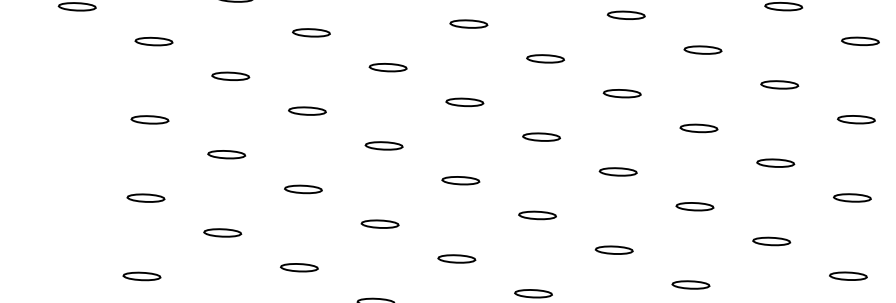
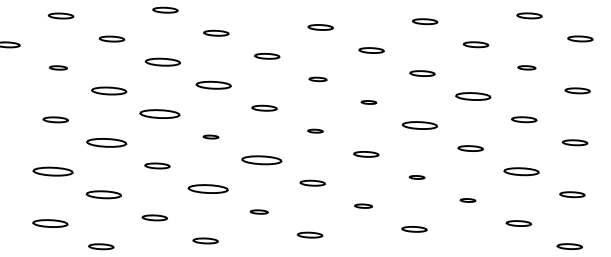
part: (310, 31) -> (162, 61), size x1.4
part: (154, 40) -> (58, 67), size x0.7
part: (859, 40) -> (526, 67), size x0.7
part: (544, 59) -> (317, 79), size x0.7
part: (387, 66) -> (213, 84), size x1.4
part: (231, 75) -> (109, 90), size x1.4
part: (779, 84) -> (473, 96), size x1.4
part: (621, 93) -> (368, 102), size x0.6
part: (307, 110) -> (160, 113), size x1.6
part: (698, 128) -> (419, 125), size x1.4
part: (541, 135) -> (315, 130), size x0.6
part: (383, 144) -> (210, 136), size x0.6
part: (226, 154) -> (106, 142), size x1.6
part: (460, 179) -> (261, 159), size x1.6
part: (145, 197) -> (52, 171), size x1.6
part: (852, 197) -> (521, 171), size x1.4
part: (693, 206) -> (416, 177), size x0.6
part: (380, 223) -> (208, 188), size x1.6
part: (222, 232) -> (103, 194), size x1.4
part: (770, 241) -> (467, 200), size x0.6
part: (614, 249) -> (363, 205), size x0.7
part: (457, 258) -> (259, 211), size x0.7
part: (142, 276) -> (50, 223), size x1.4

